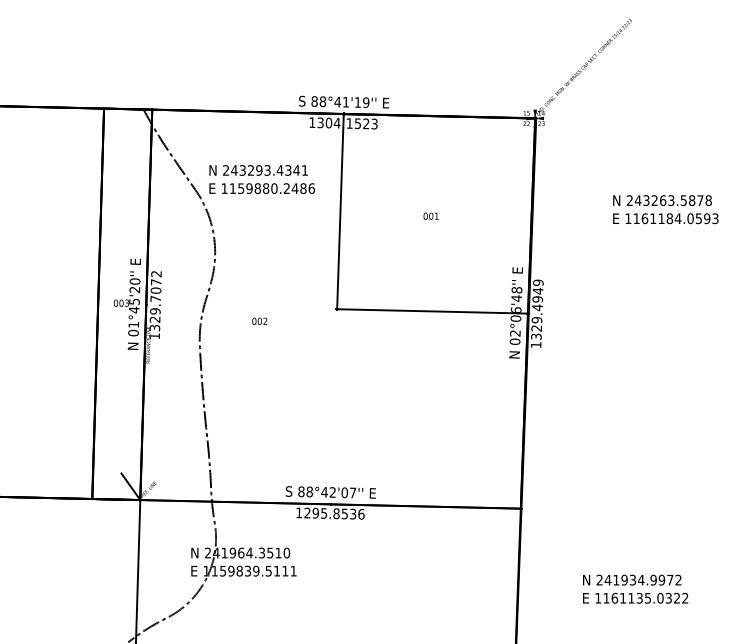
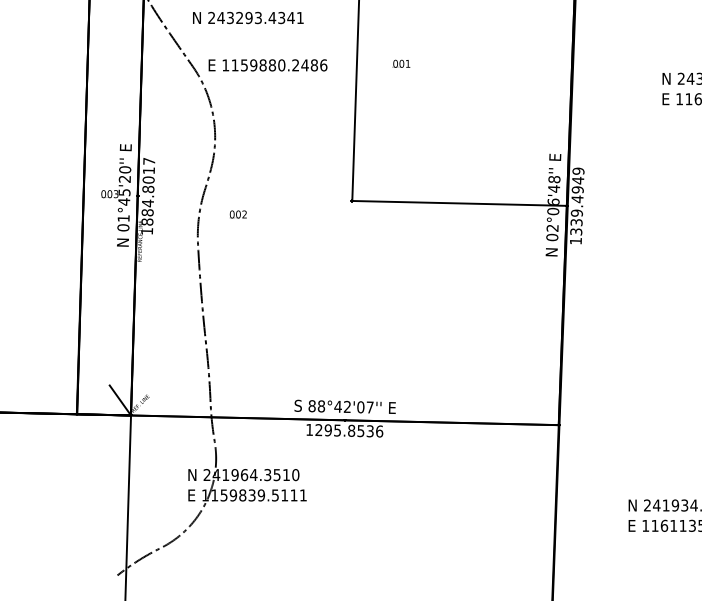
text: (258, 170) -> (248, 18), moved
text: (430, 215) -> (401, 63), moved
text: (155, 301) -> (148, 192), 1329.7072 -> 1884.8017
text: (259, 320) -> (238, 213), moved
text: (537, 328) -> (577, 222), 1329.4949 -> 1339.4949

